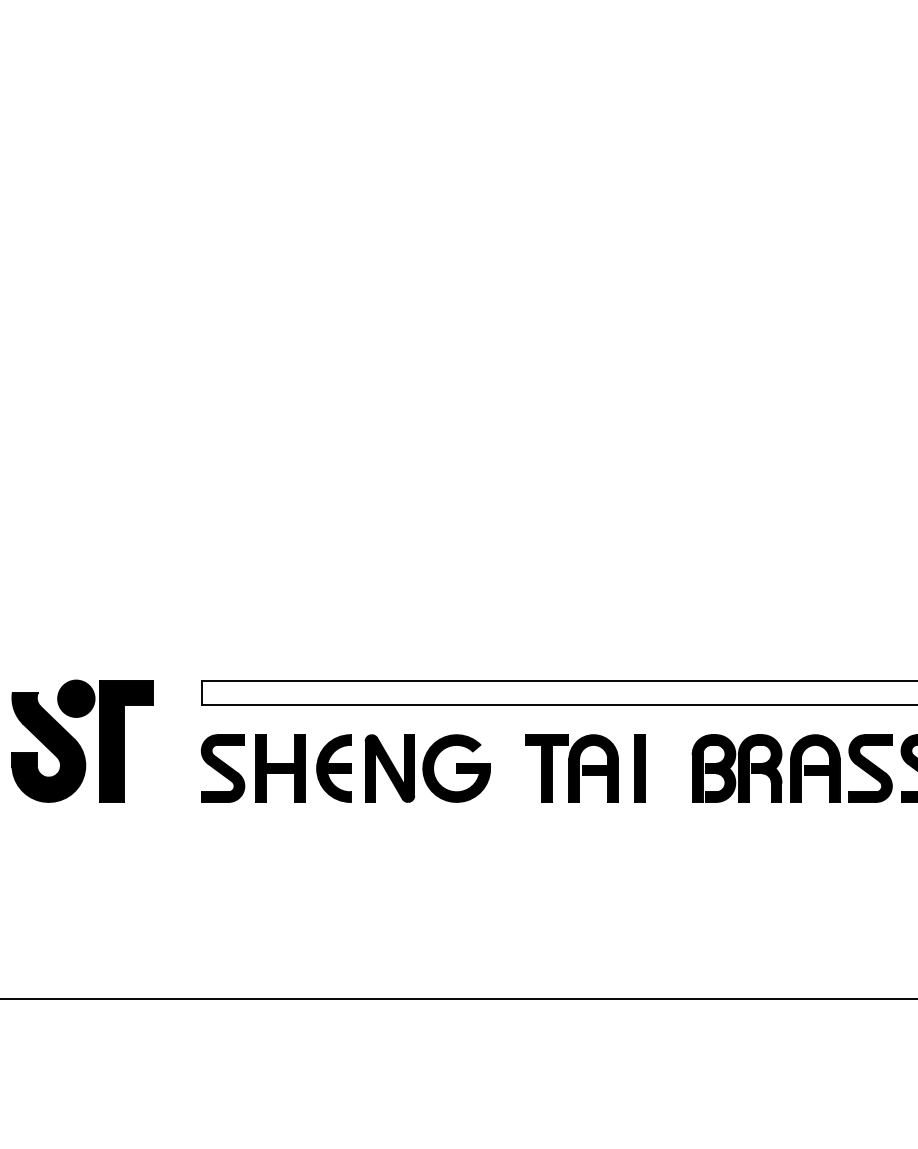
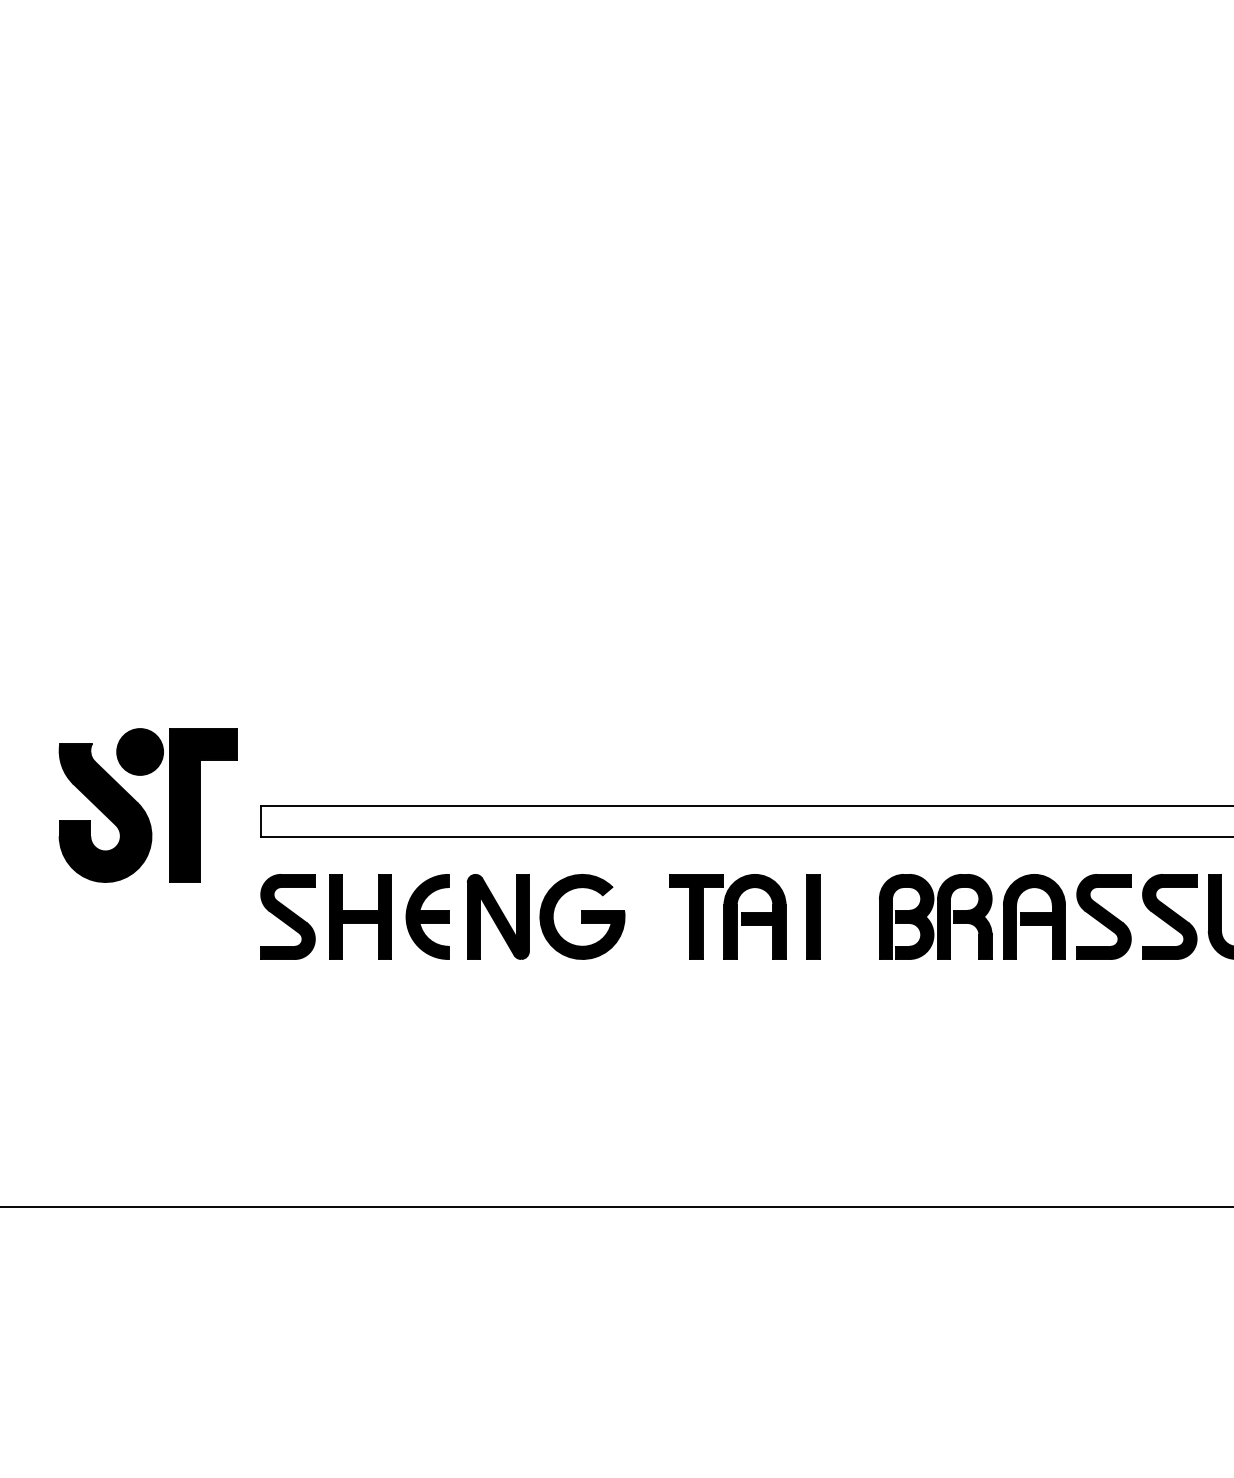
part: (82, 741) -> (147, 805), moved

